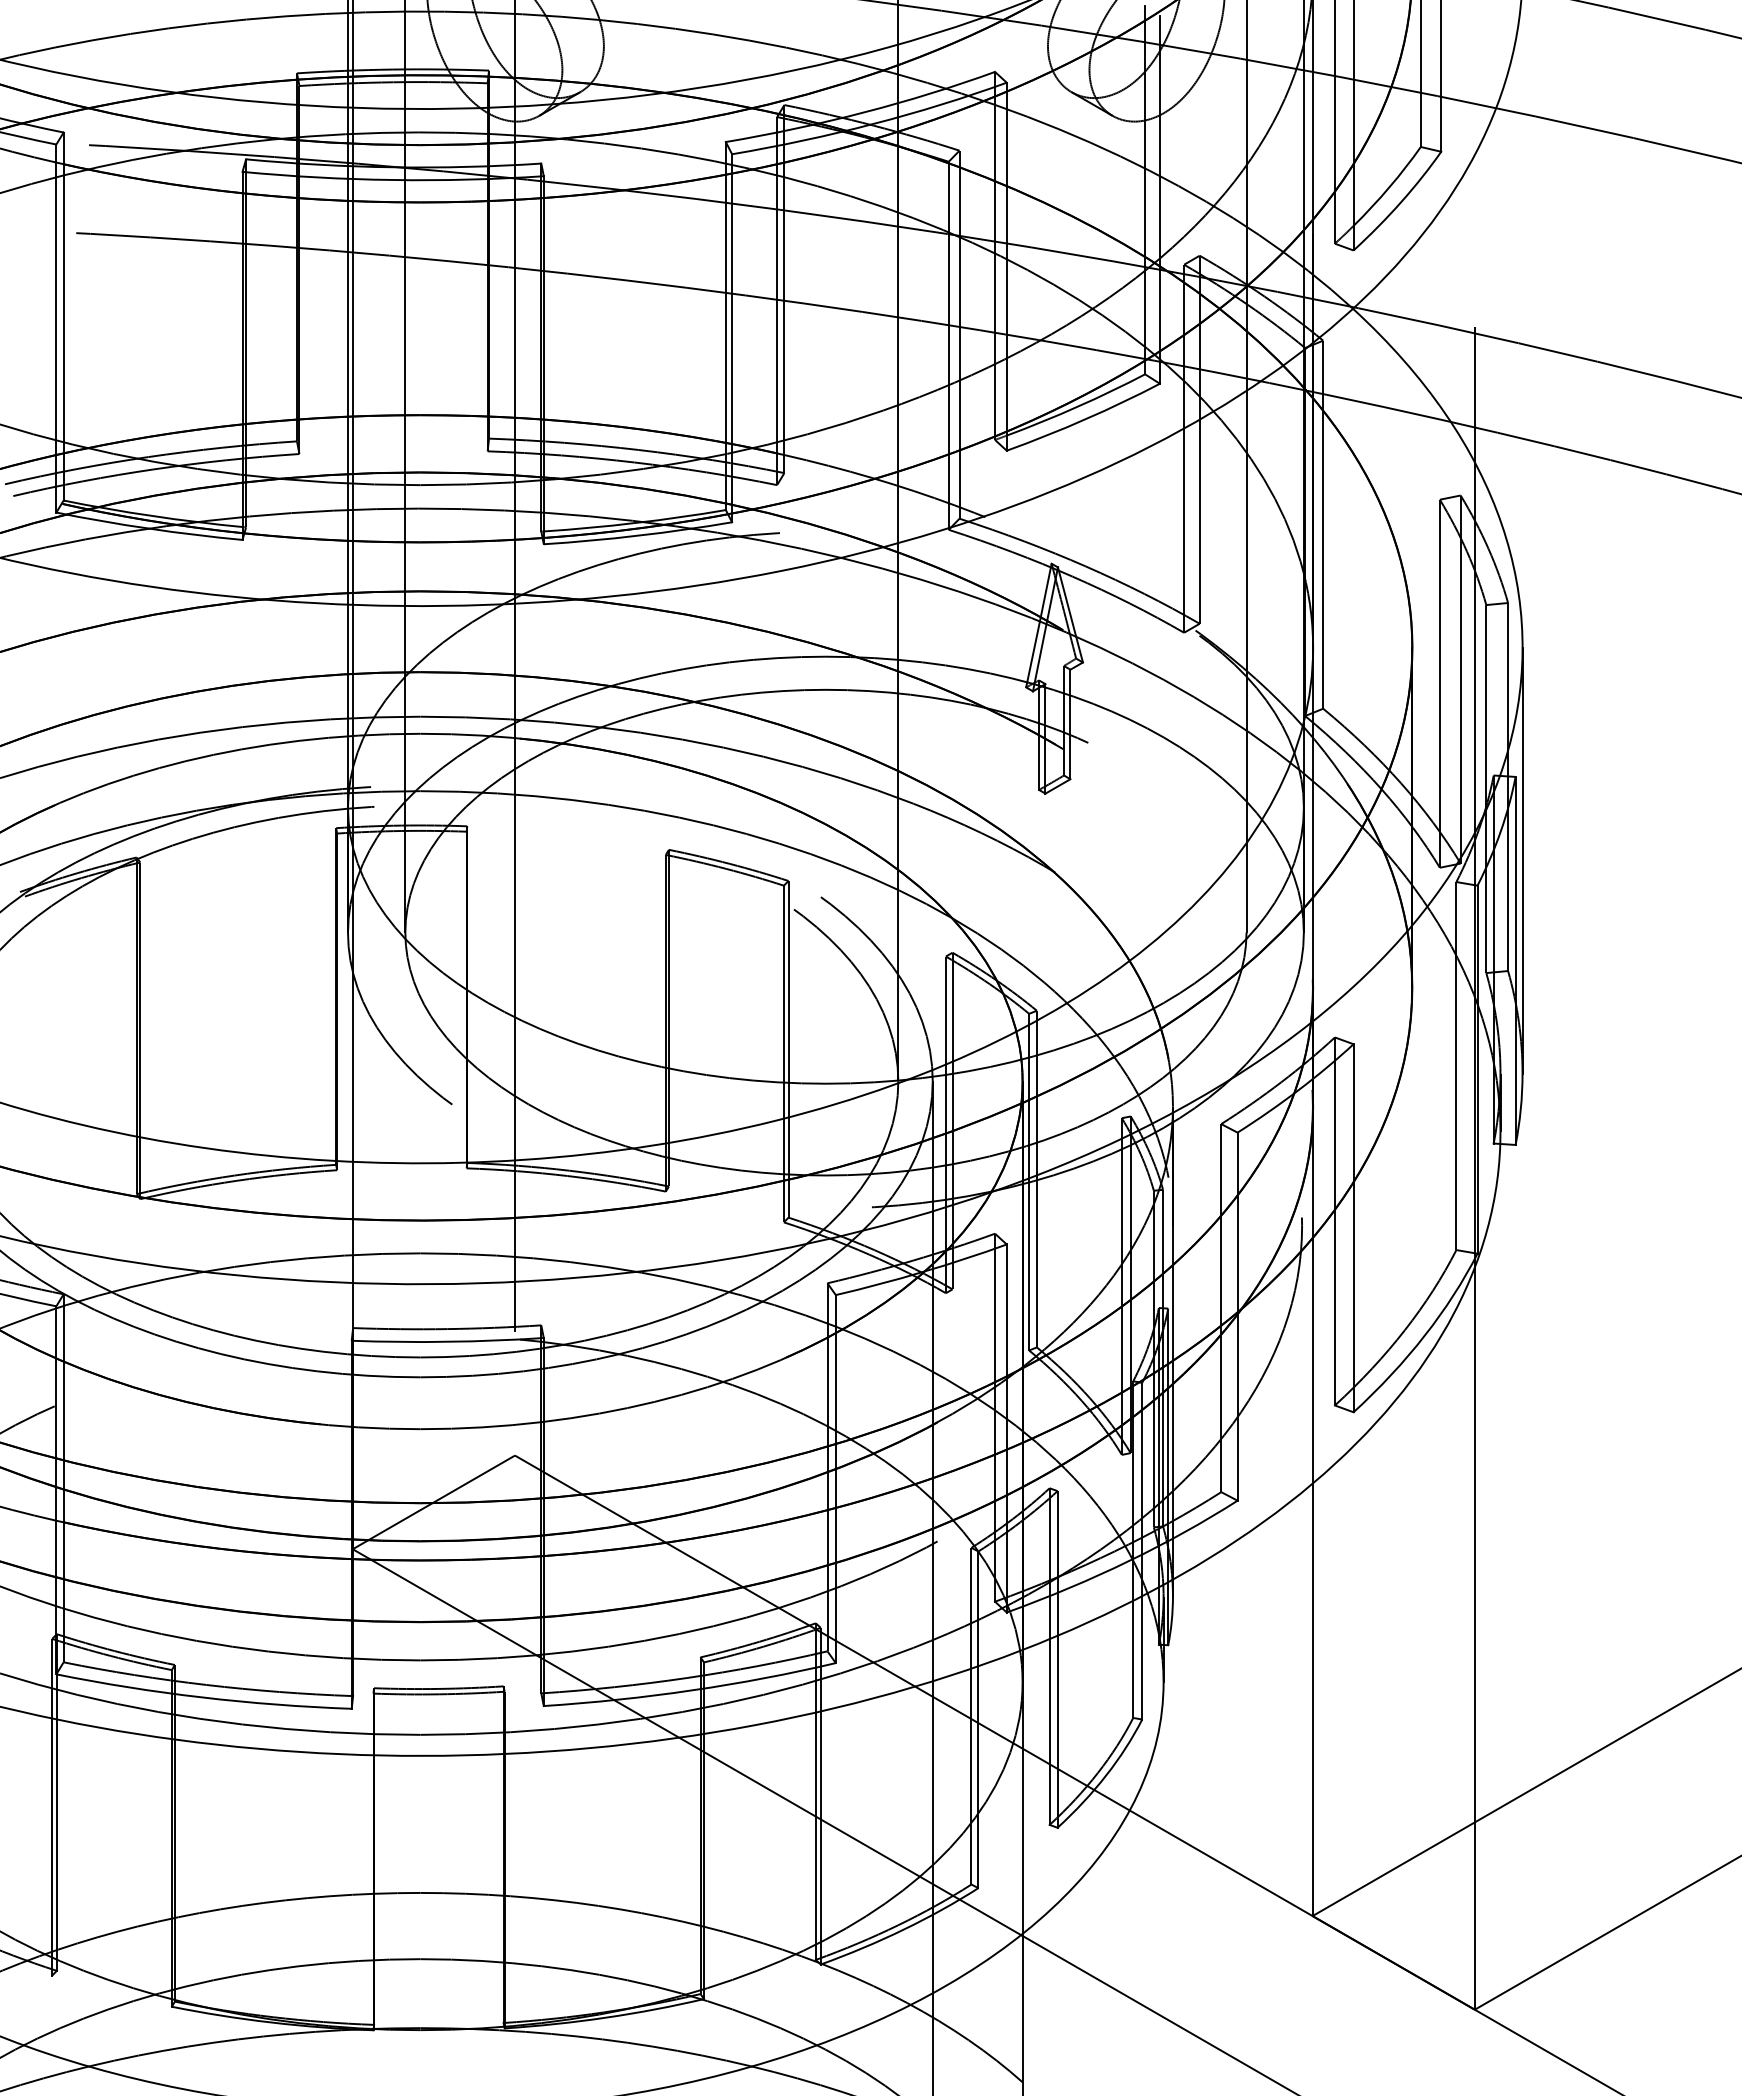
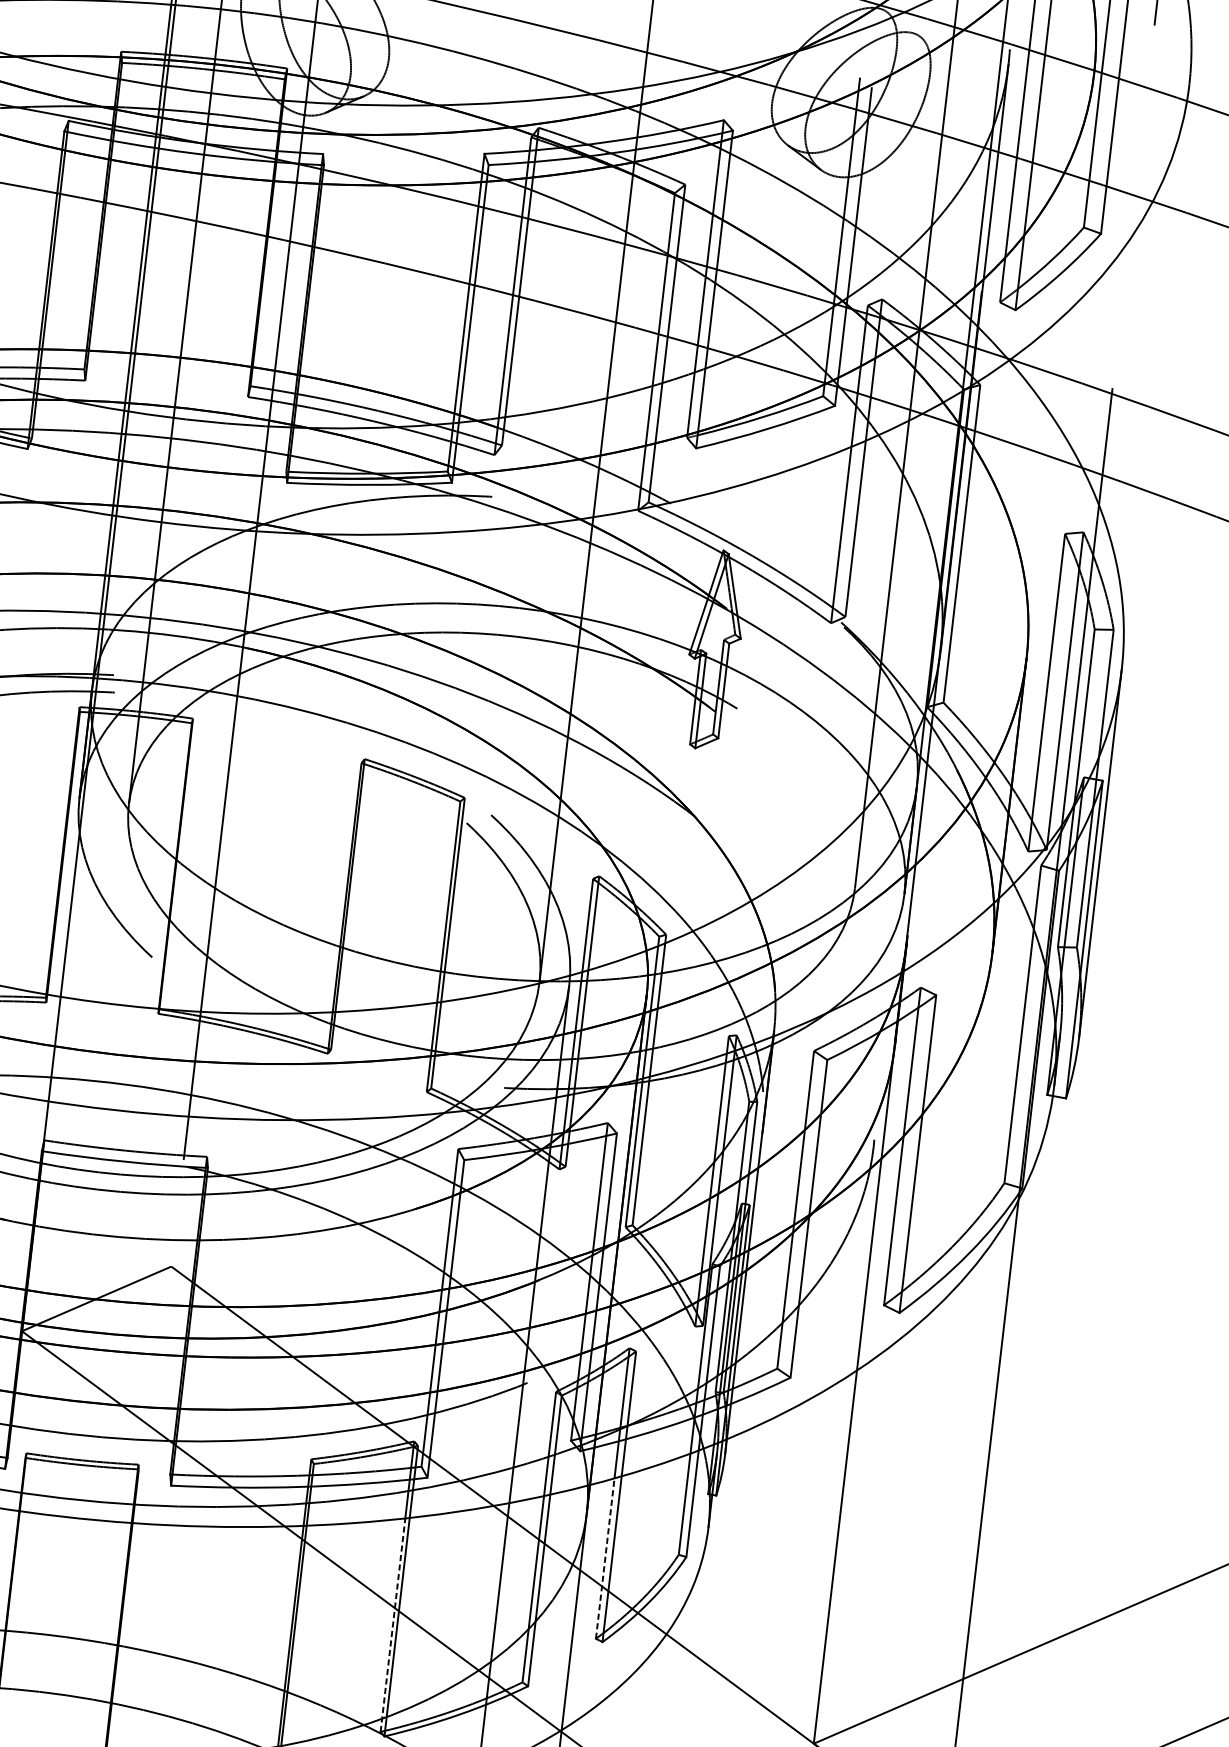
line: (1049, 1732) -> (605, 1558), solid -> dashed
line: (815, 1836) -> (392, 1625), solid -> dashed

